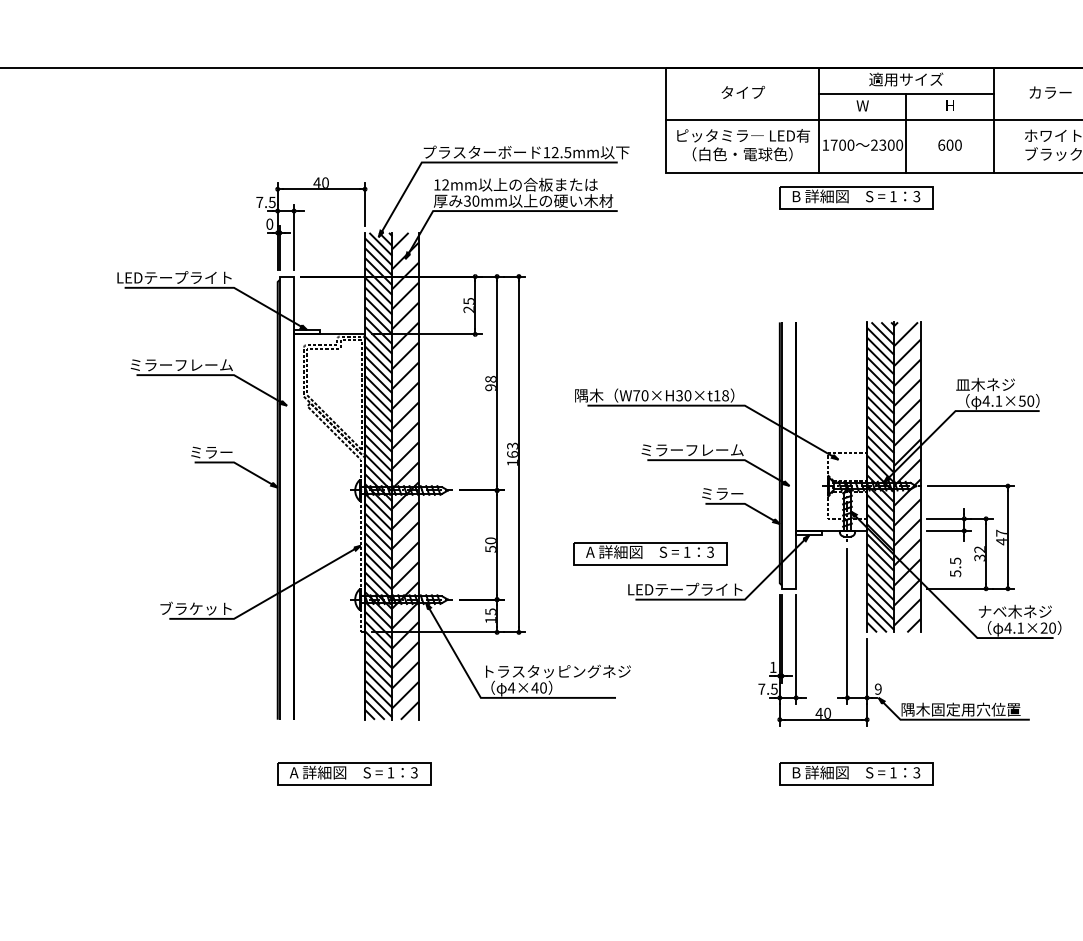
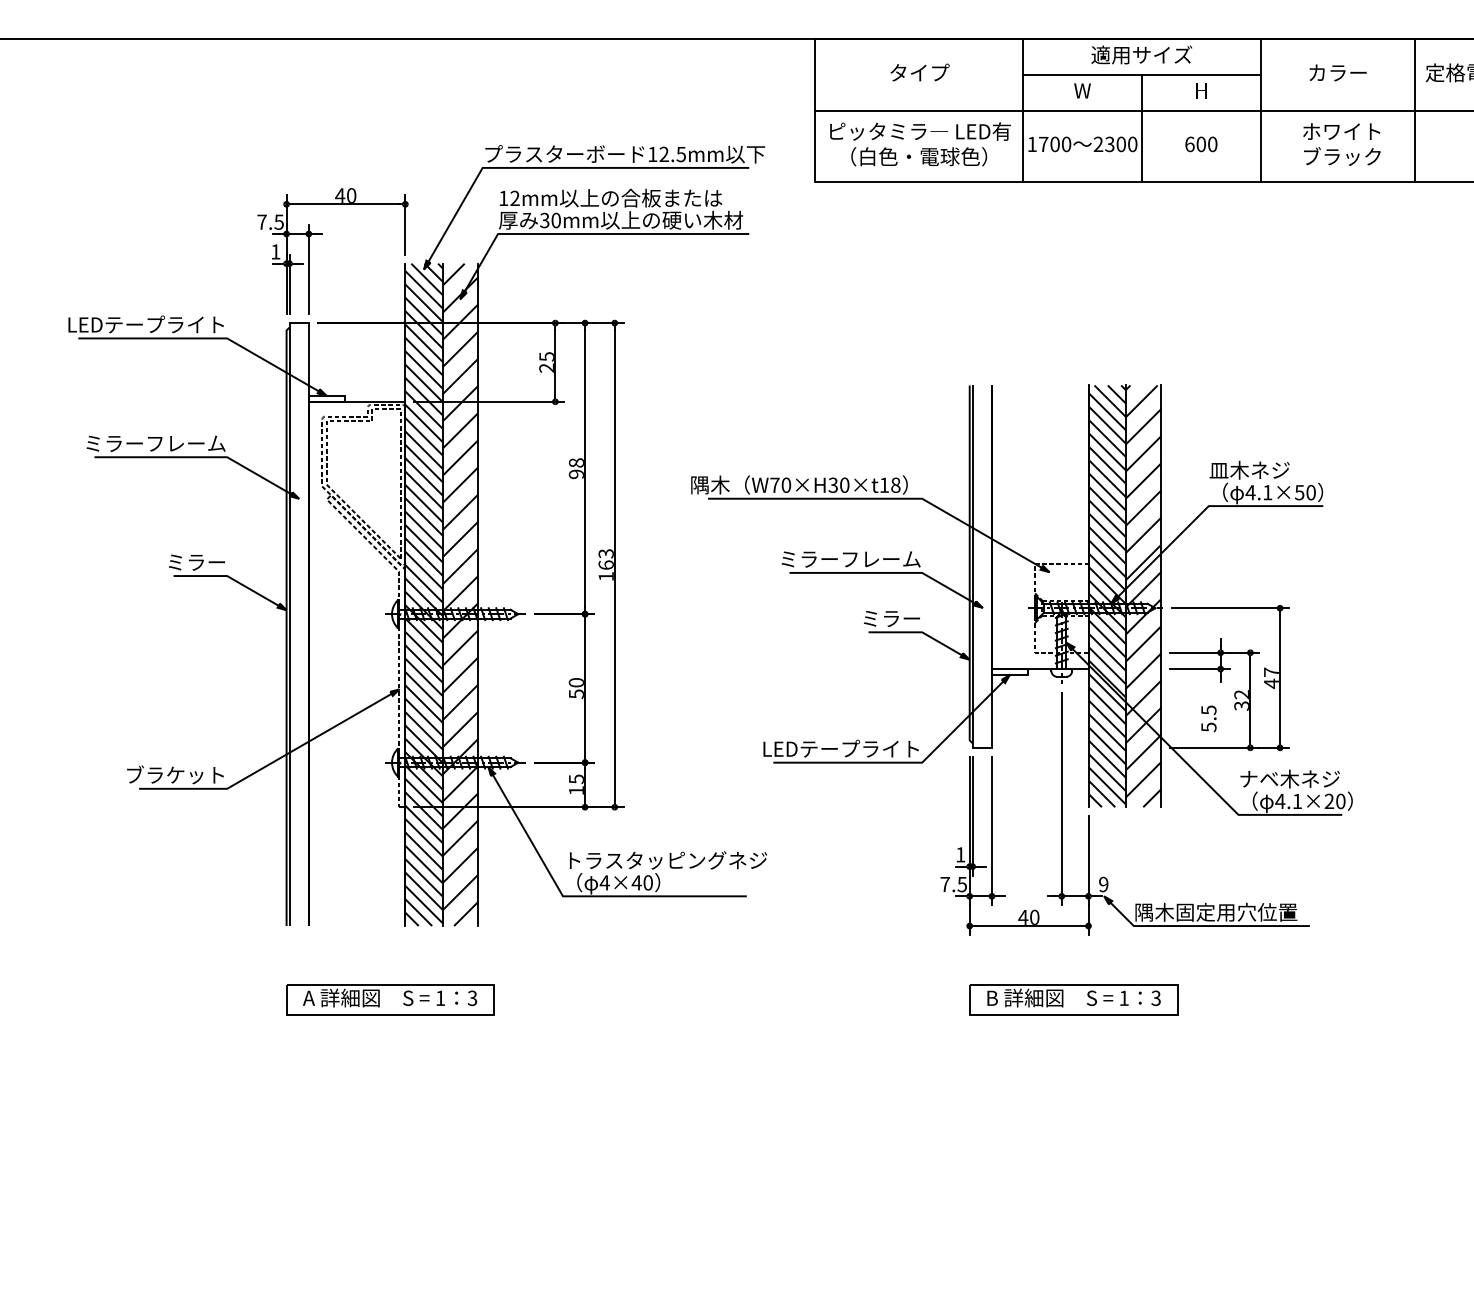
part: (856, 197) -> (1073, 215), removed
text: (269, 223) -> (275, 251), 0 -> 1
part: (650, 553) -> (793, 699), removed

